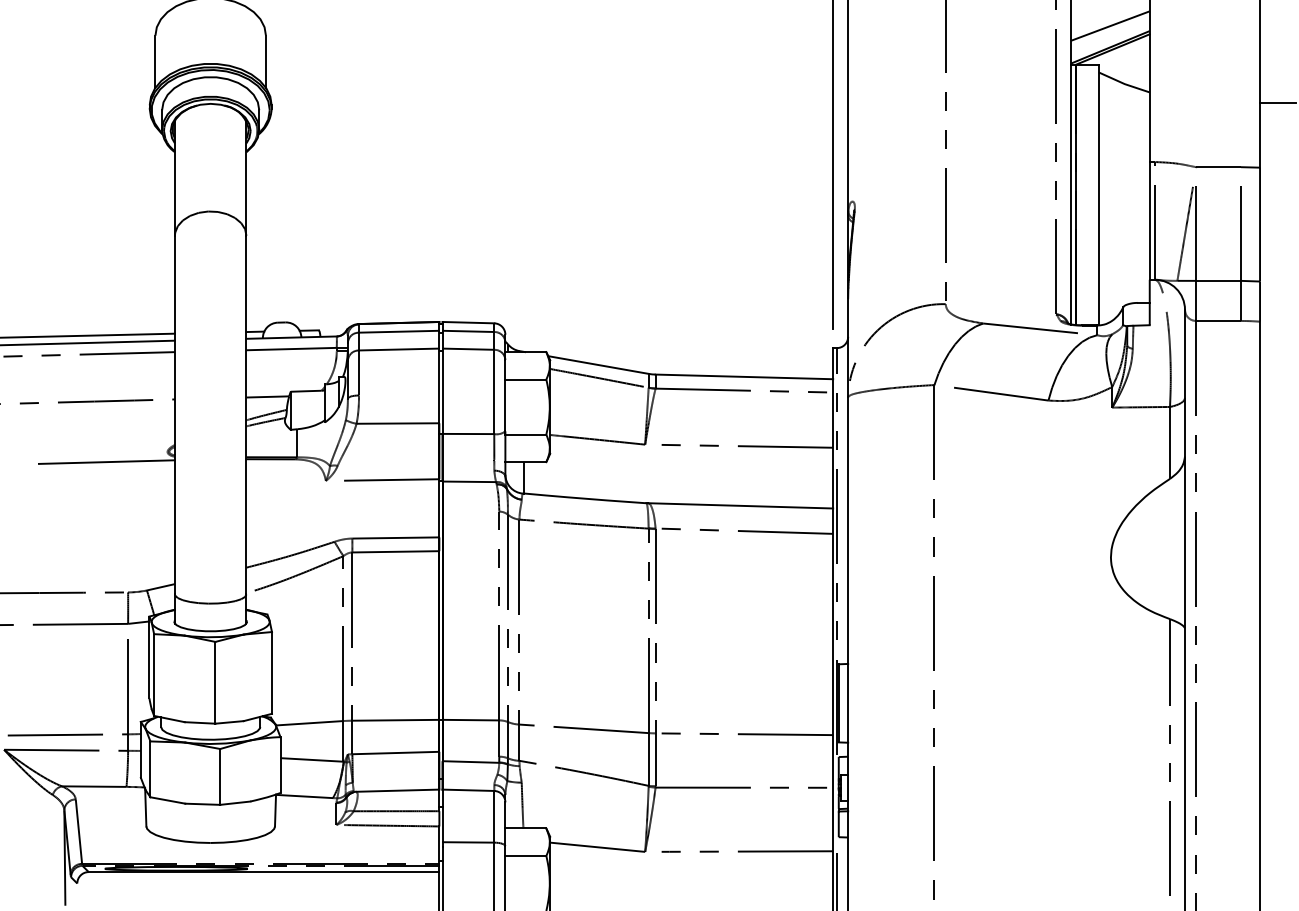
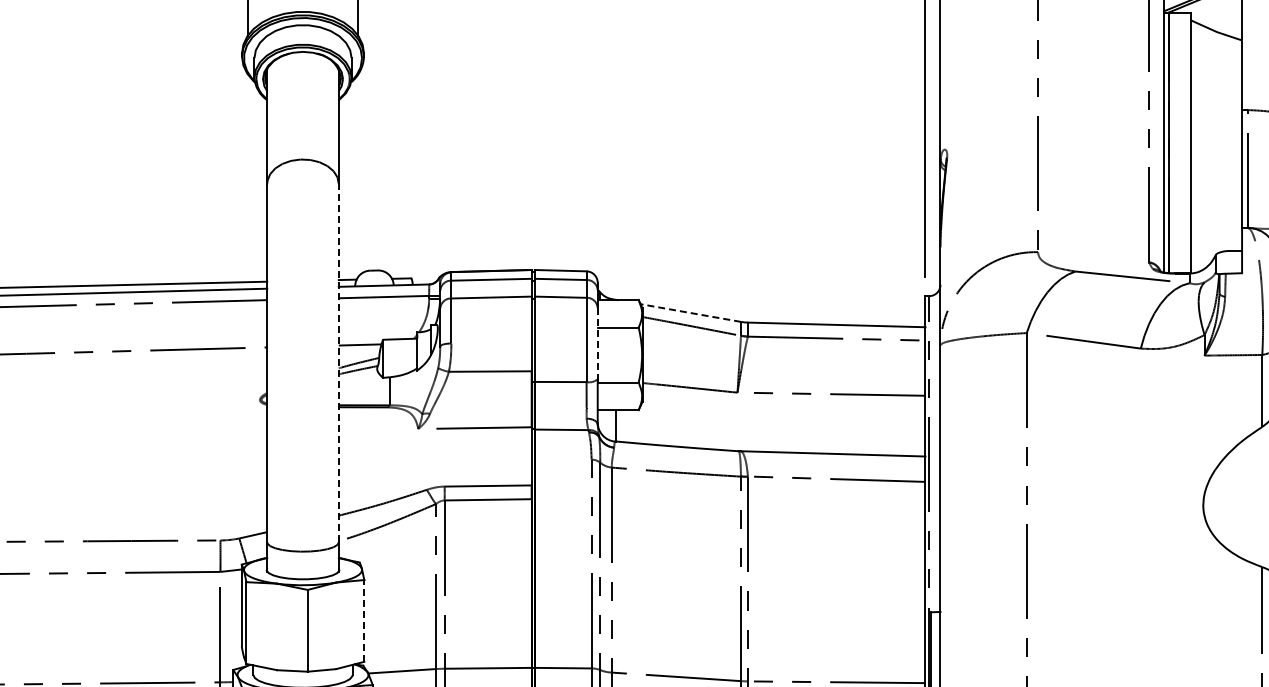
line: (598, 365) -> (690, 313), solid -> dashed
line: (505, 395) -> (597, 343), solid -> dashed
line: (246, 414) -> (338, 362), solid -> dashed
line: (106, 461) -> (198, 409), removed
line: (272, 672) -> (364, 620), solid -> dashed

